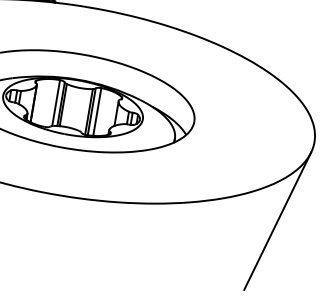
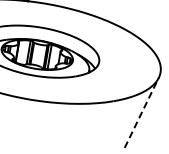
line: (277, 220) -> (141, 112), solid -> dashed

